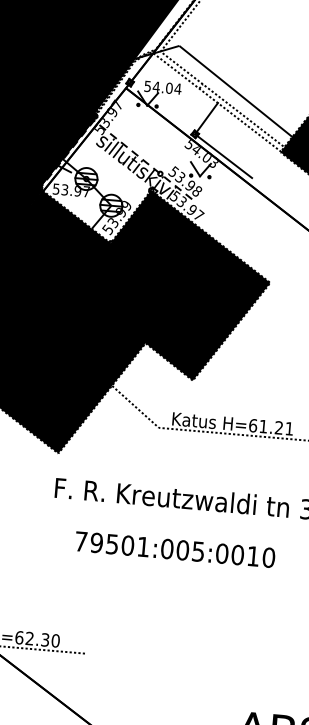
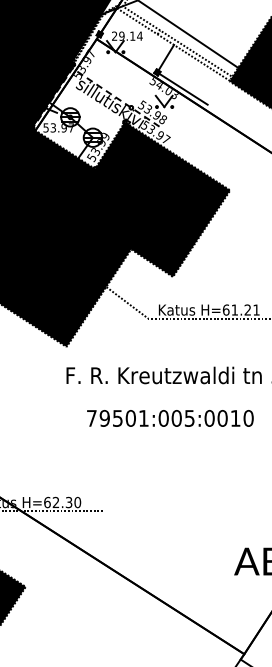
text: (158, 86) -> (123, 35), 54.04 -> 29.14

